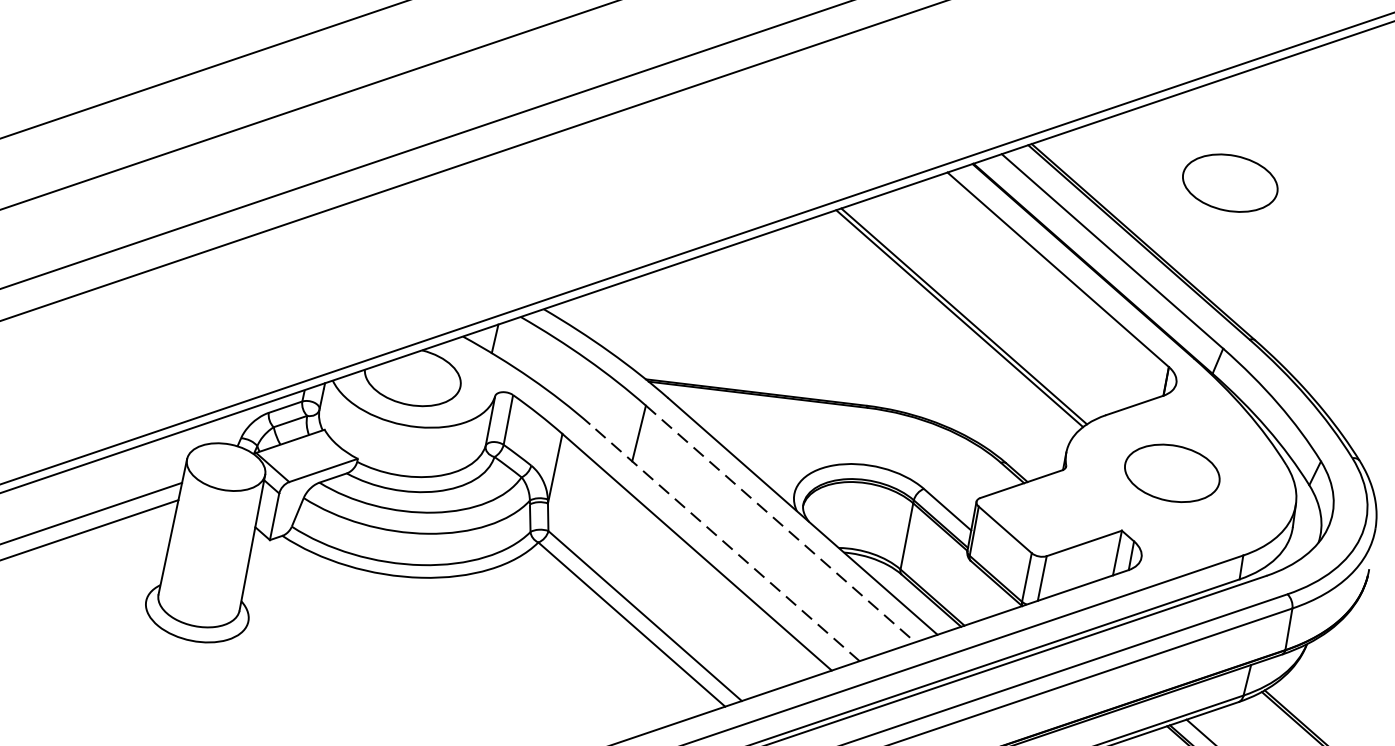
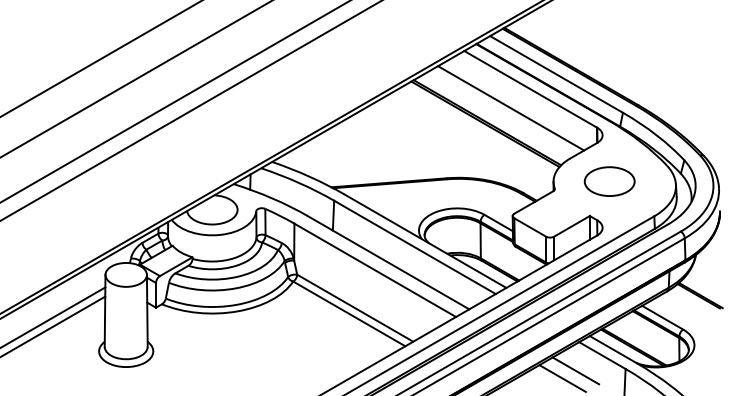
part: (1229, 182) -> (609, 27), removed
line: (1014, 298) -> (511, 108), added
line: (781, 524) -> (415, 247), dashed -> solid
line: (725, 542) -> (388, 262), dashed -> solid

